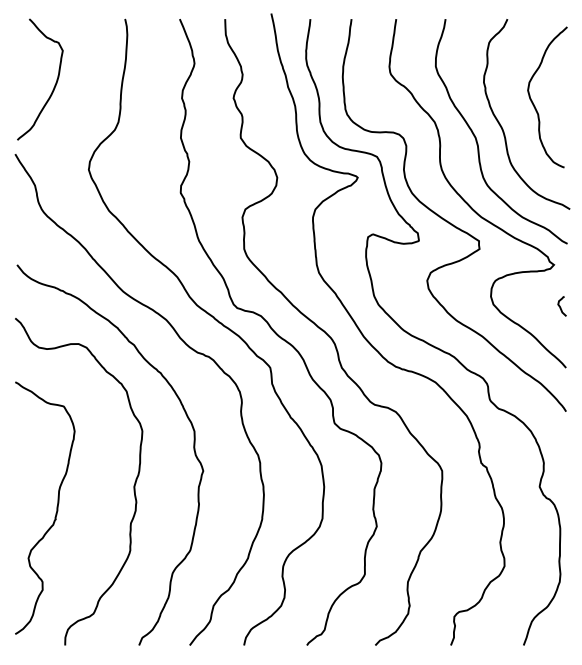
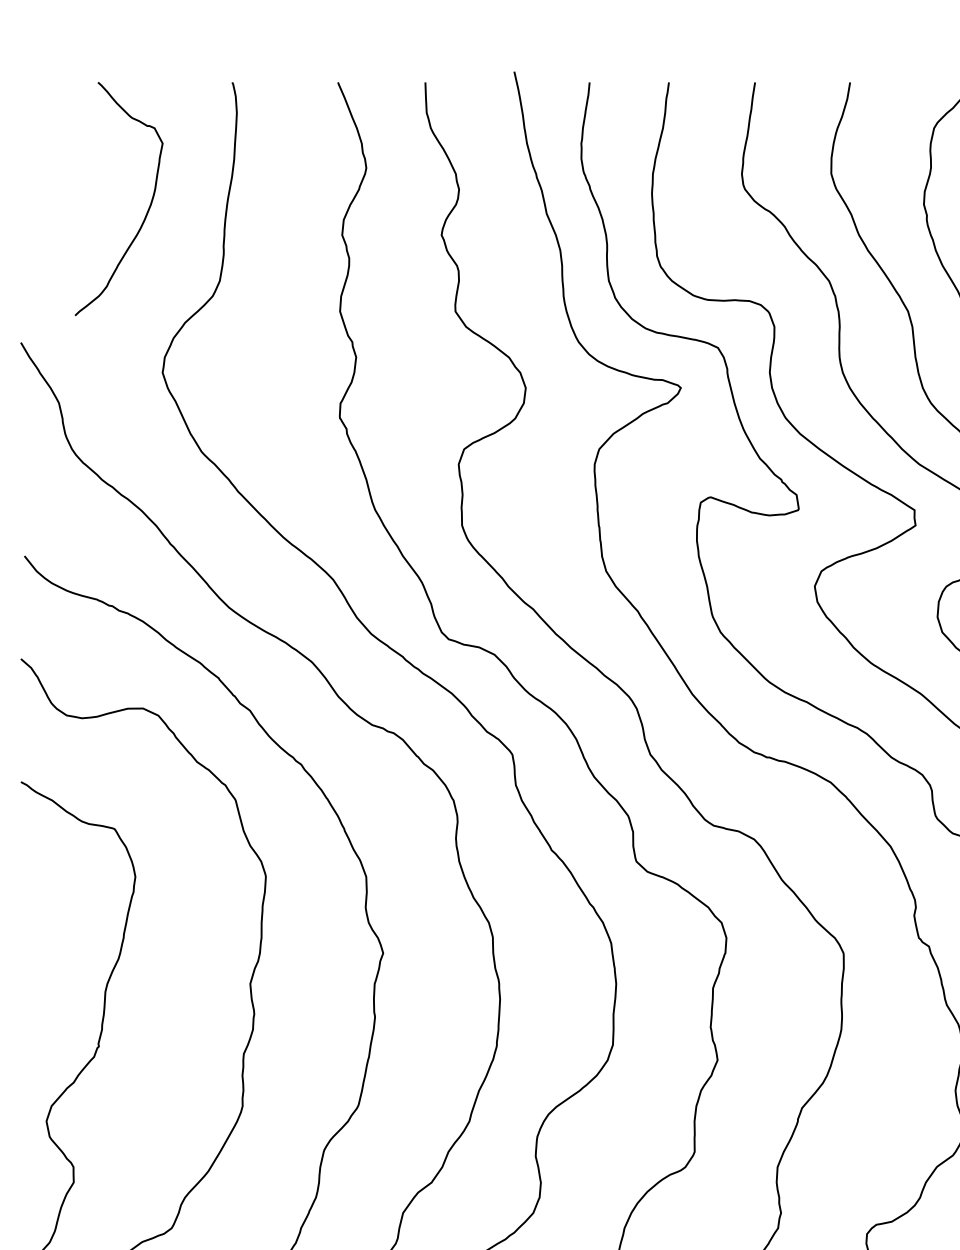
curve: (54, 85) -> (146, 210), moved

